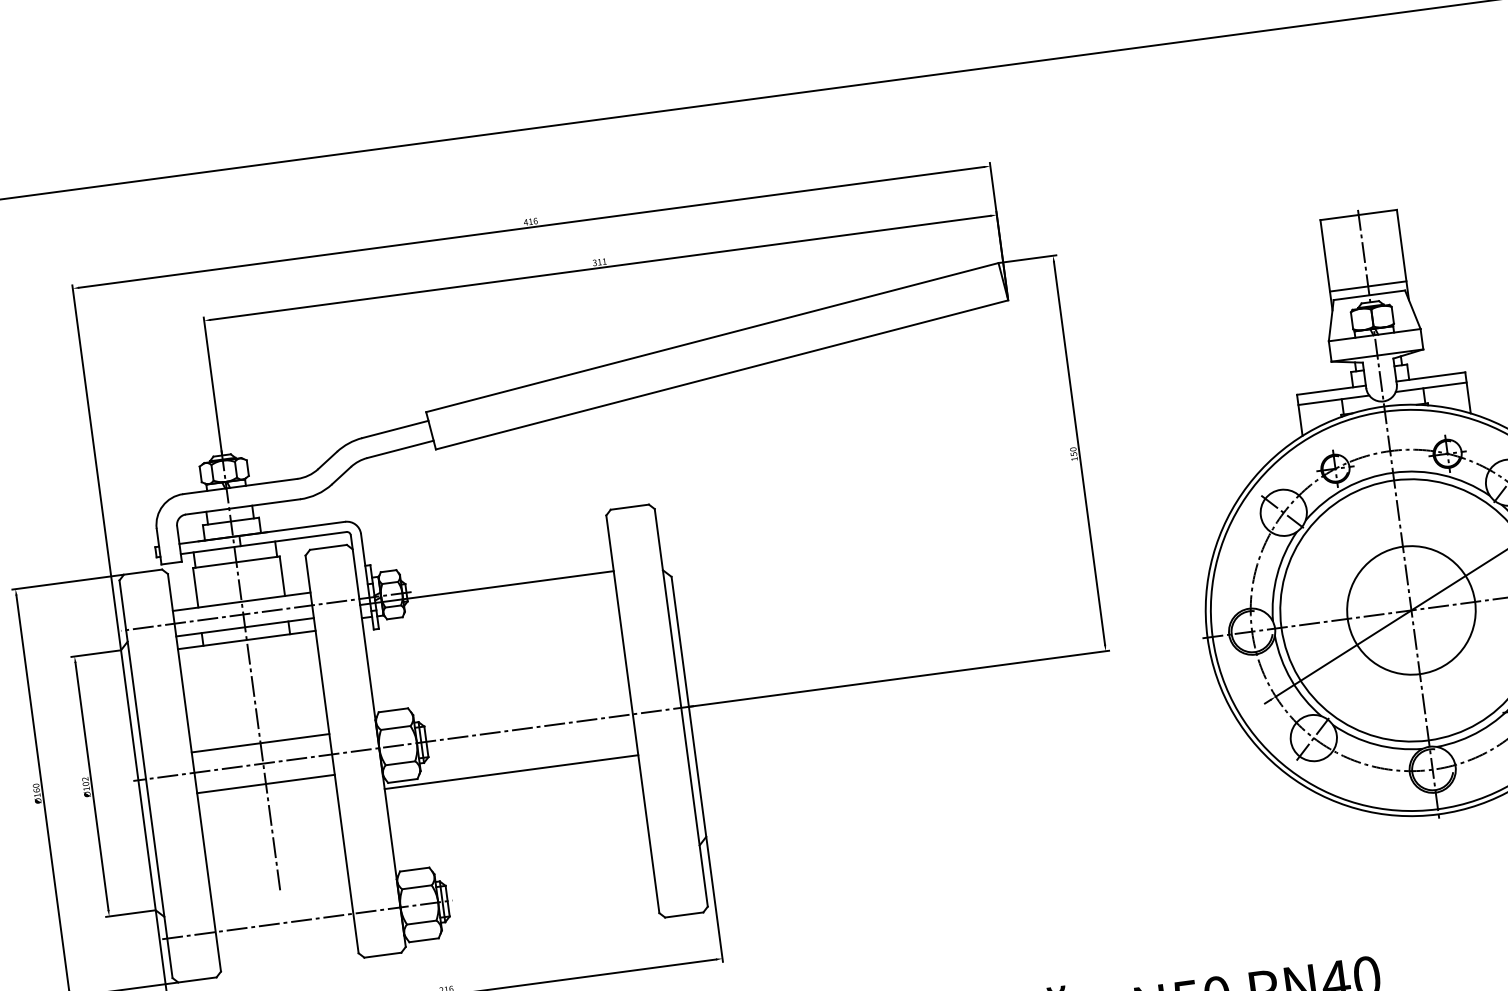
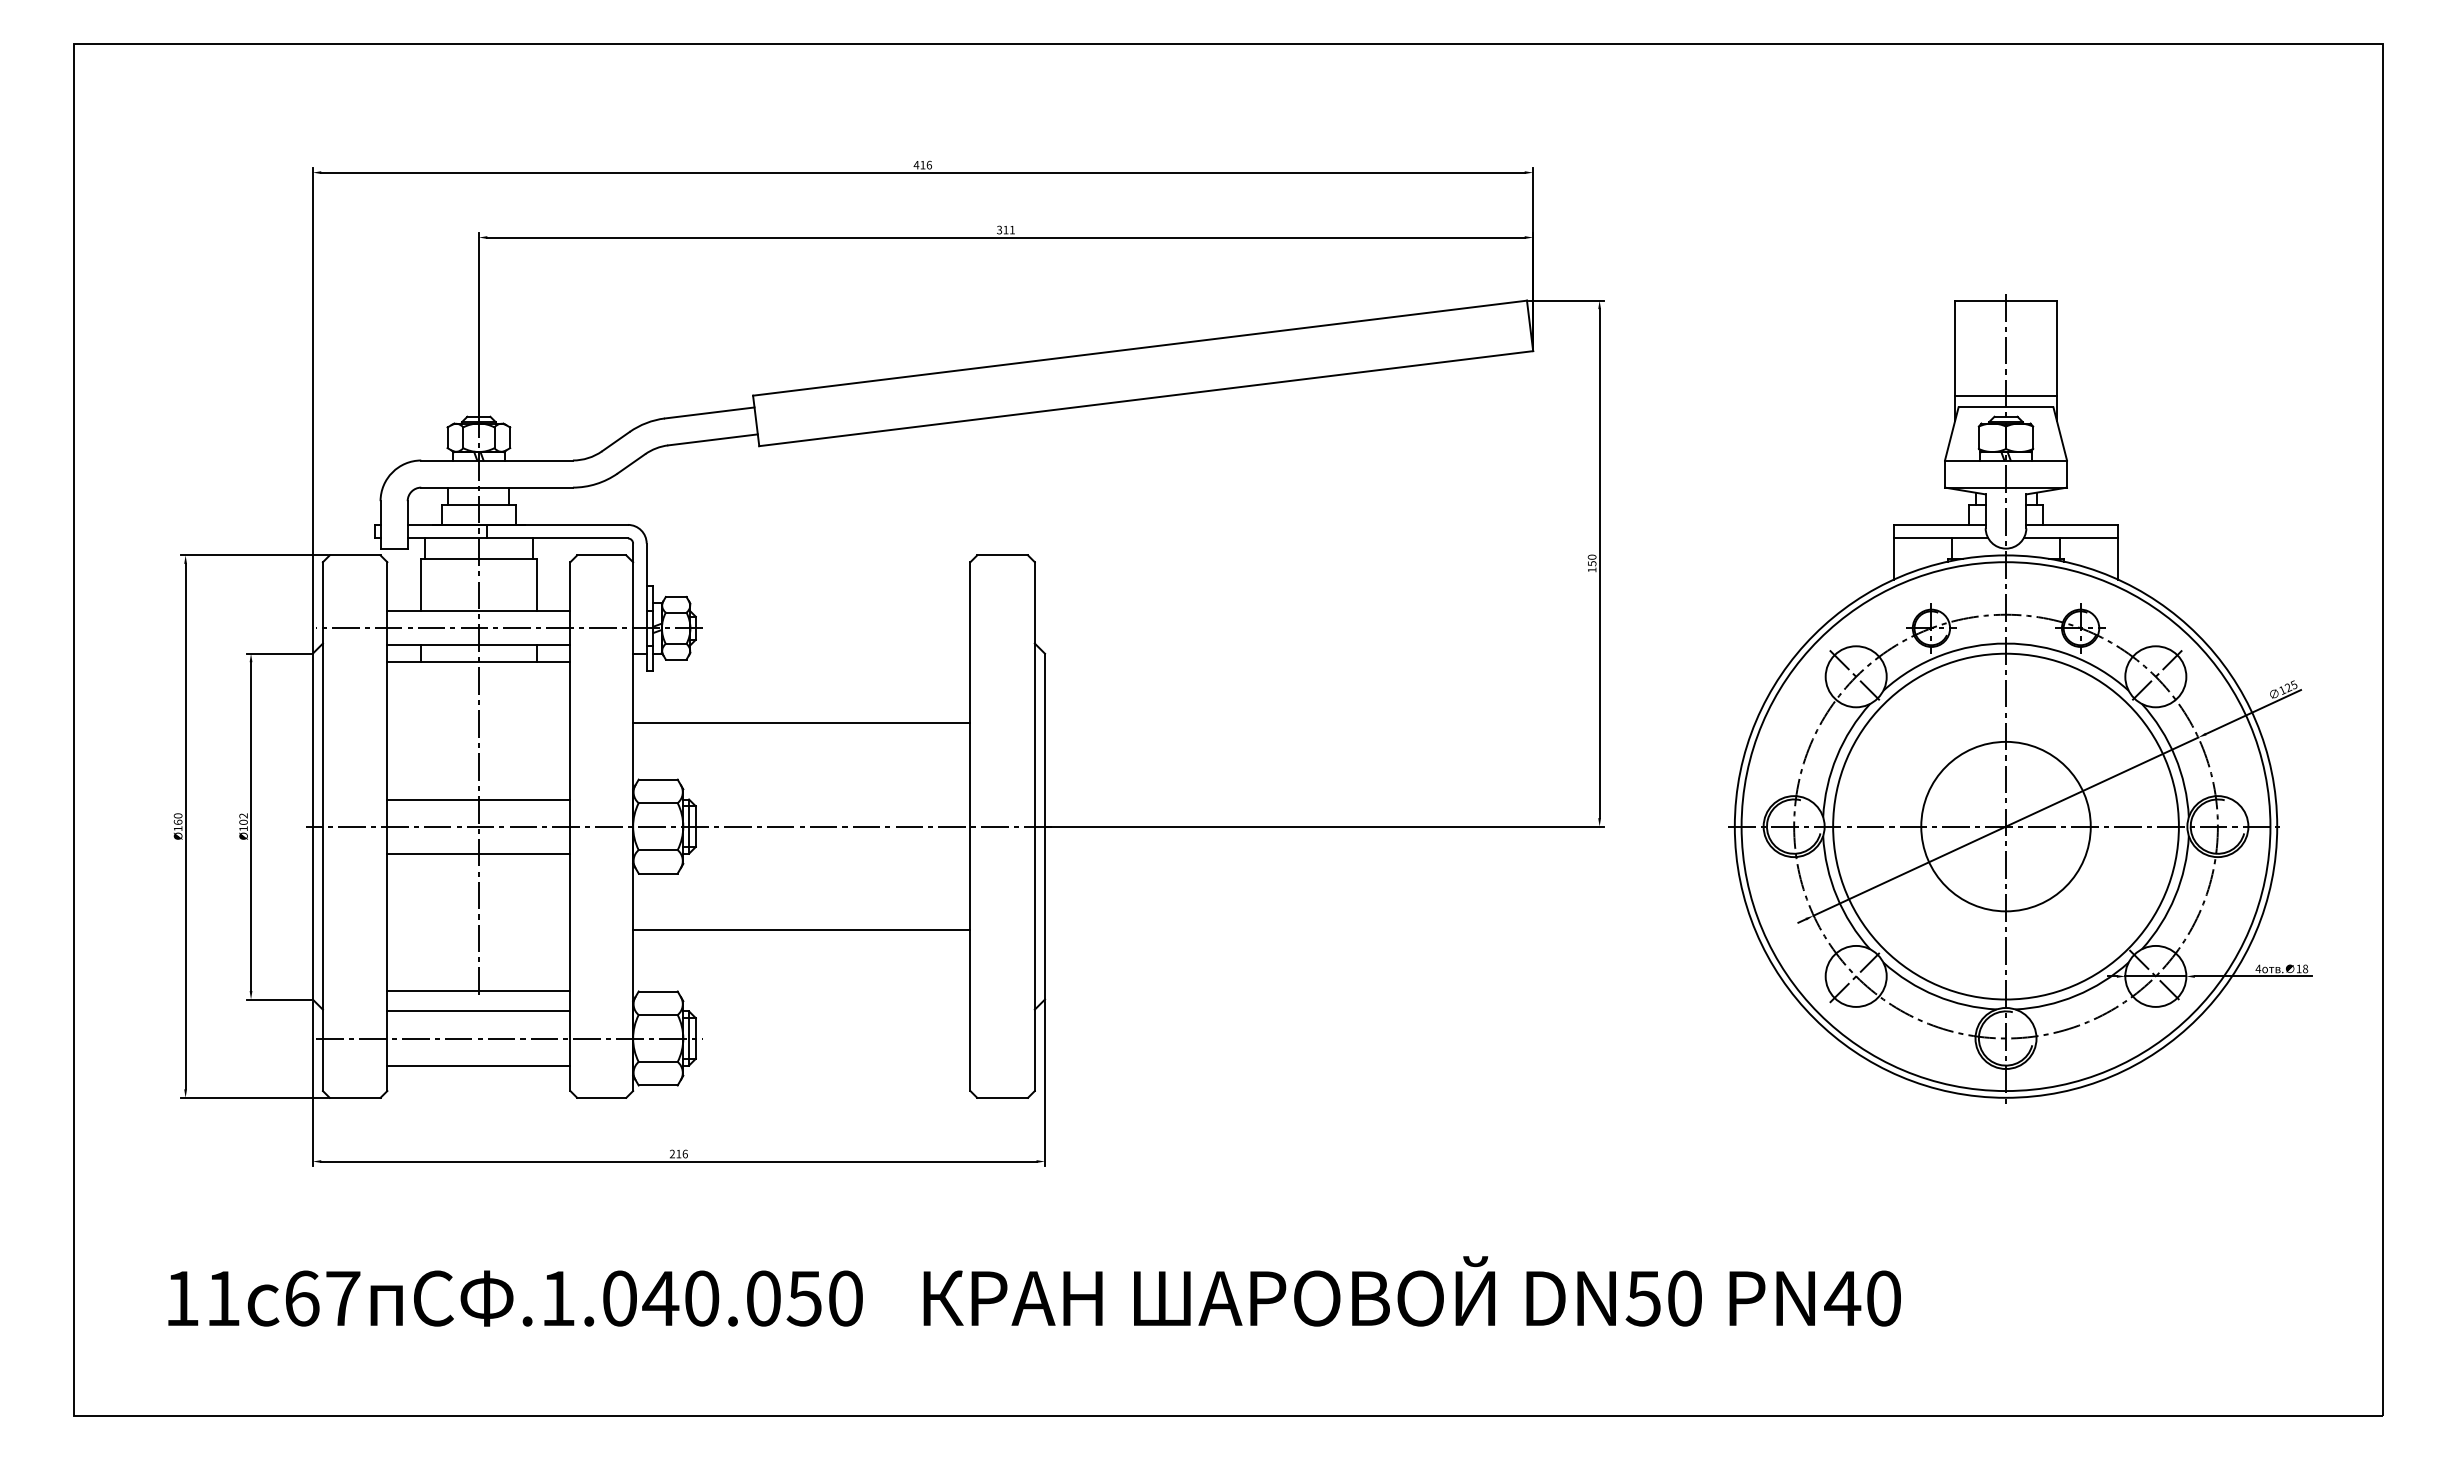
line: (486, 588) -> (801, 723), moved
line: (511, 772) -> (801, 930), moved
line: (279, 887) -> (478, 991), added
line: (281, 902) -> (478, 1011), added
line: (286, 943) -> (478, 1065), added

